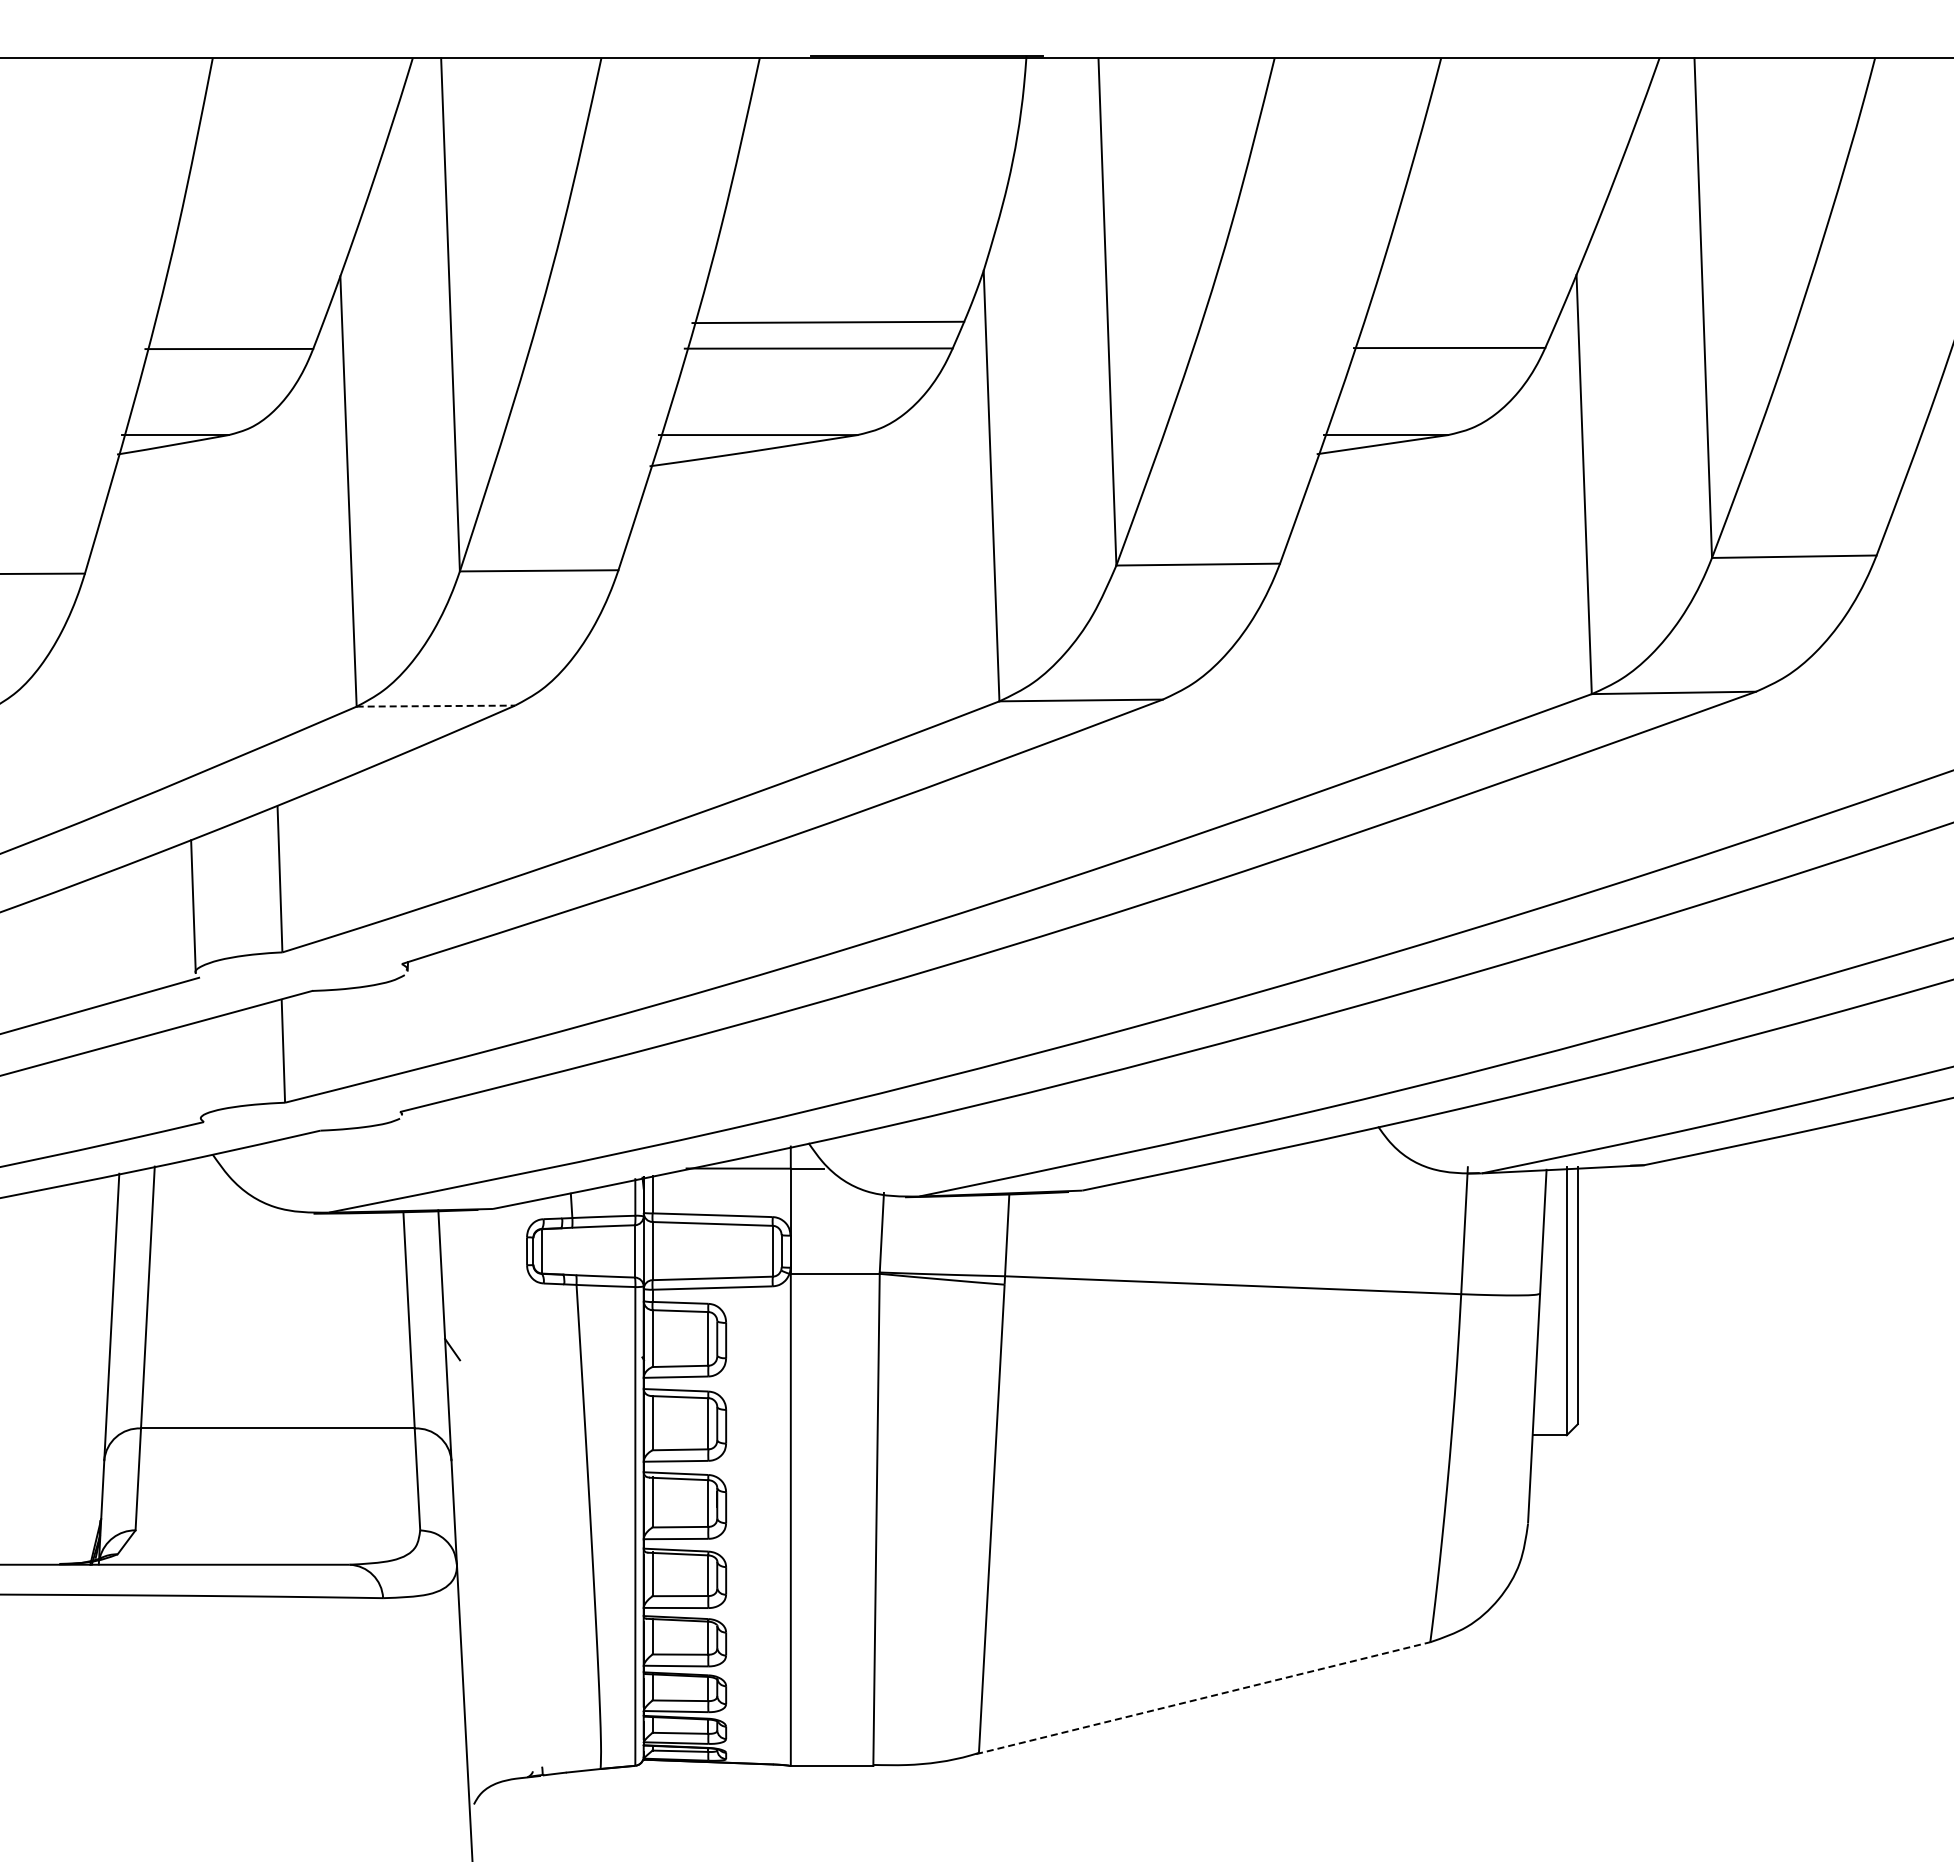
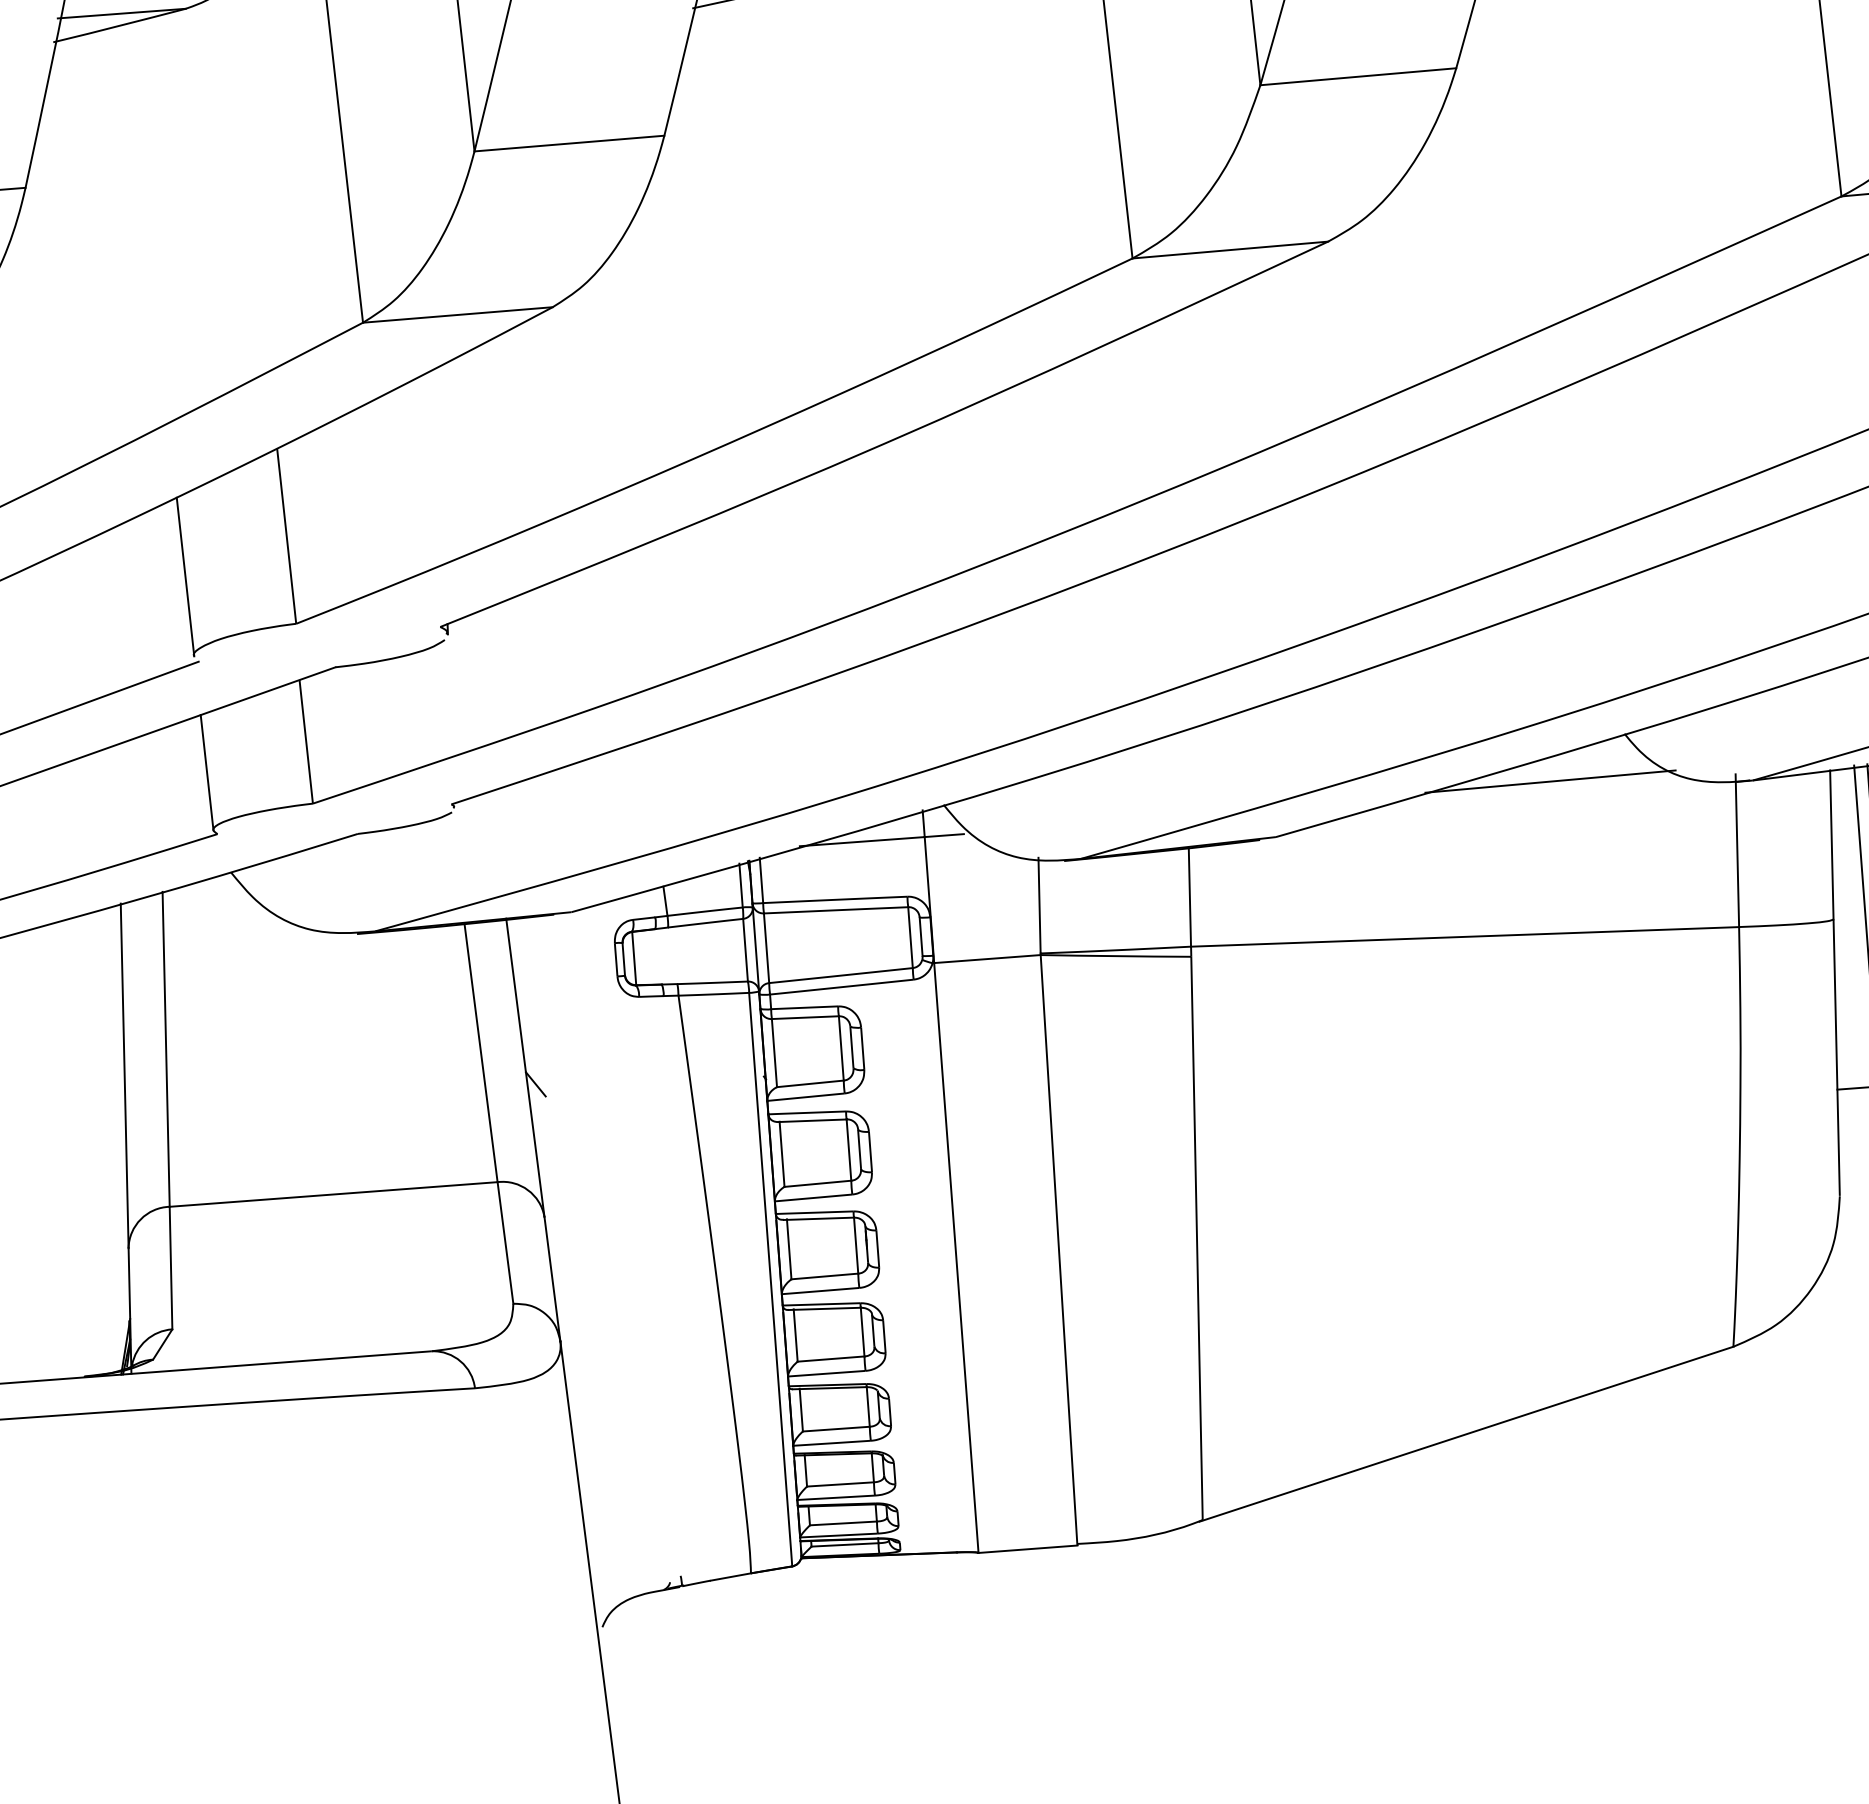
line: (436, 706) -> (458, 315), dashed -> solid
line: (198, 1070) -> (206, 772), added
line: (1313, 1161) -> (1550, 781), added
line: (1203, 1698) -> (1466, 1434), dashed -> solid

